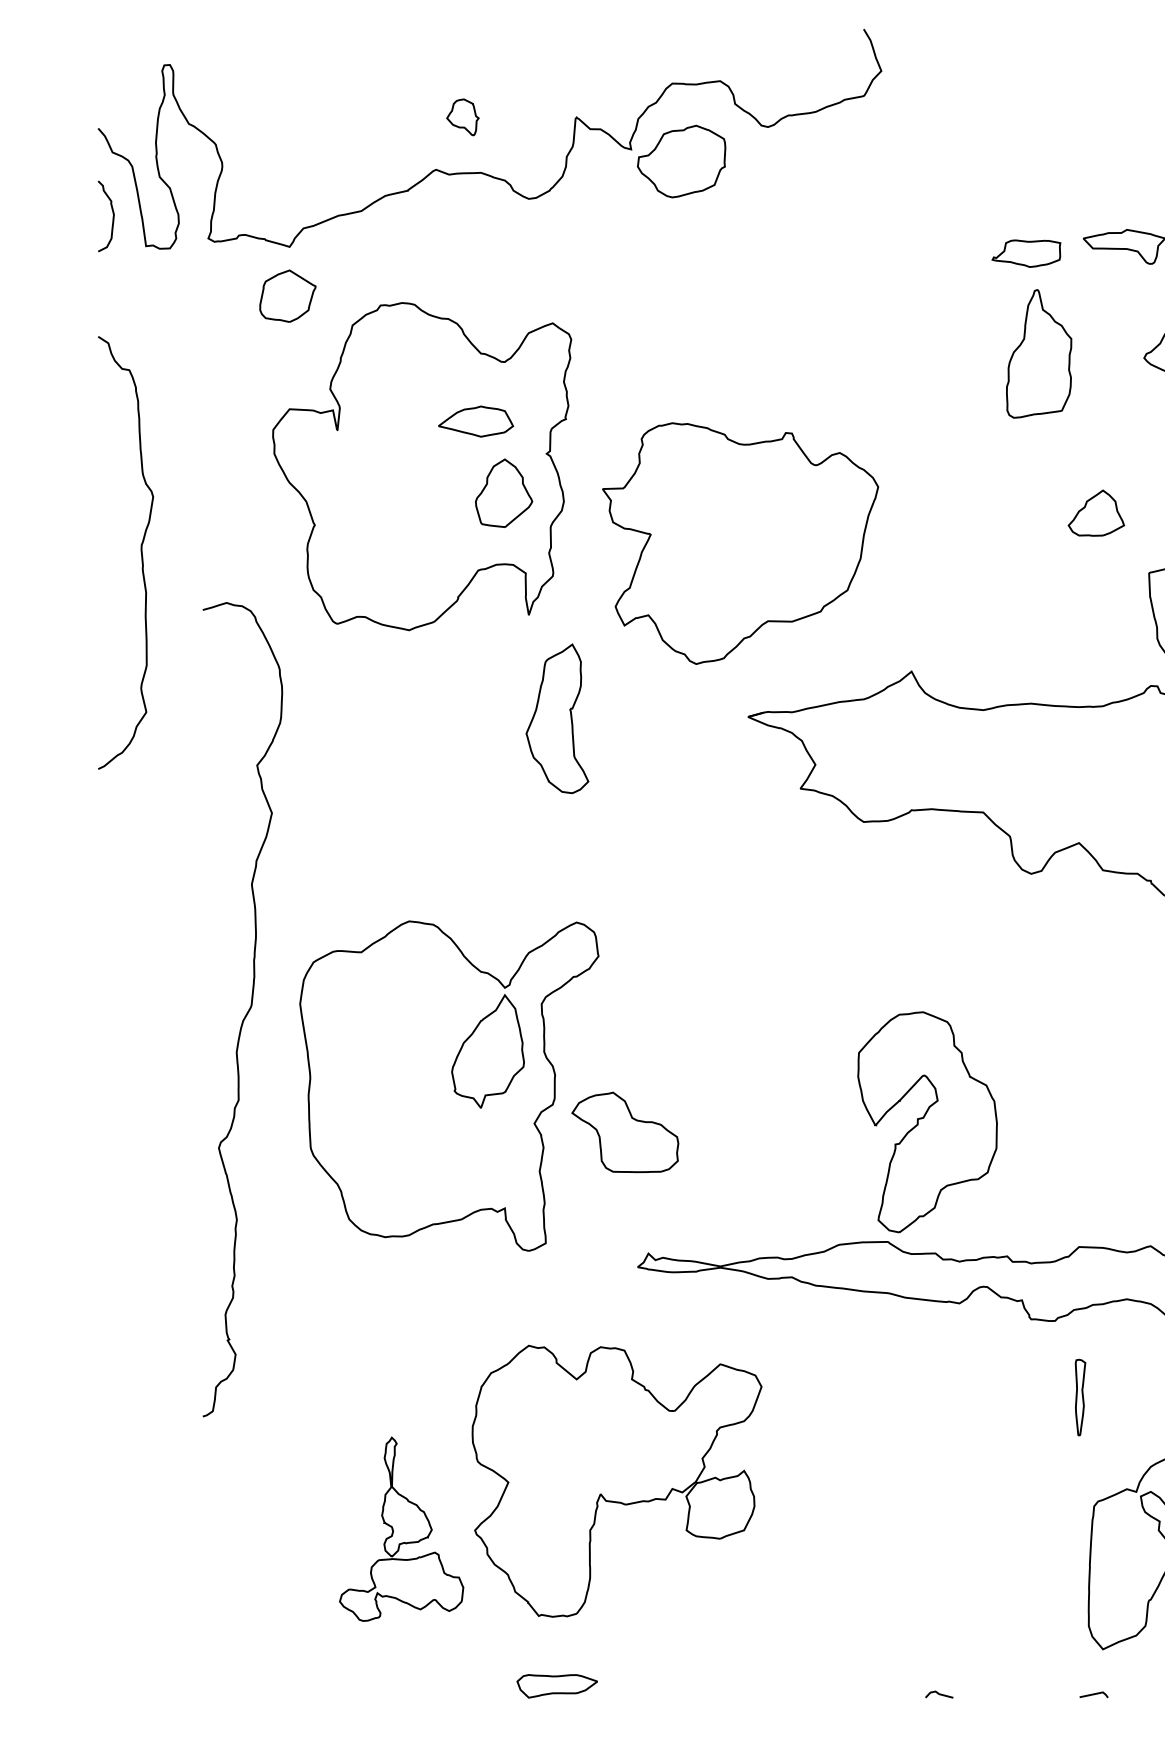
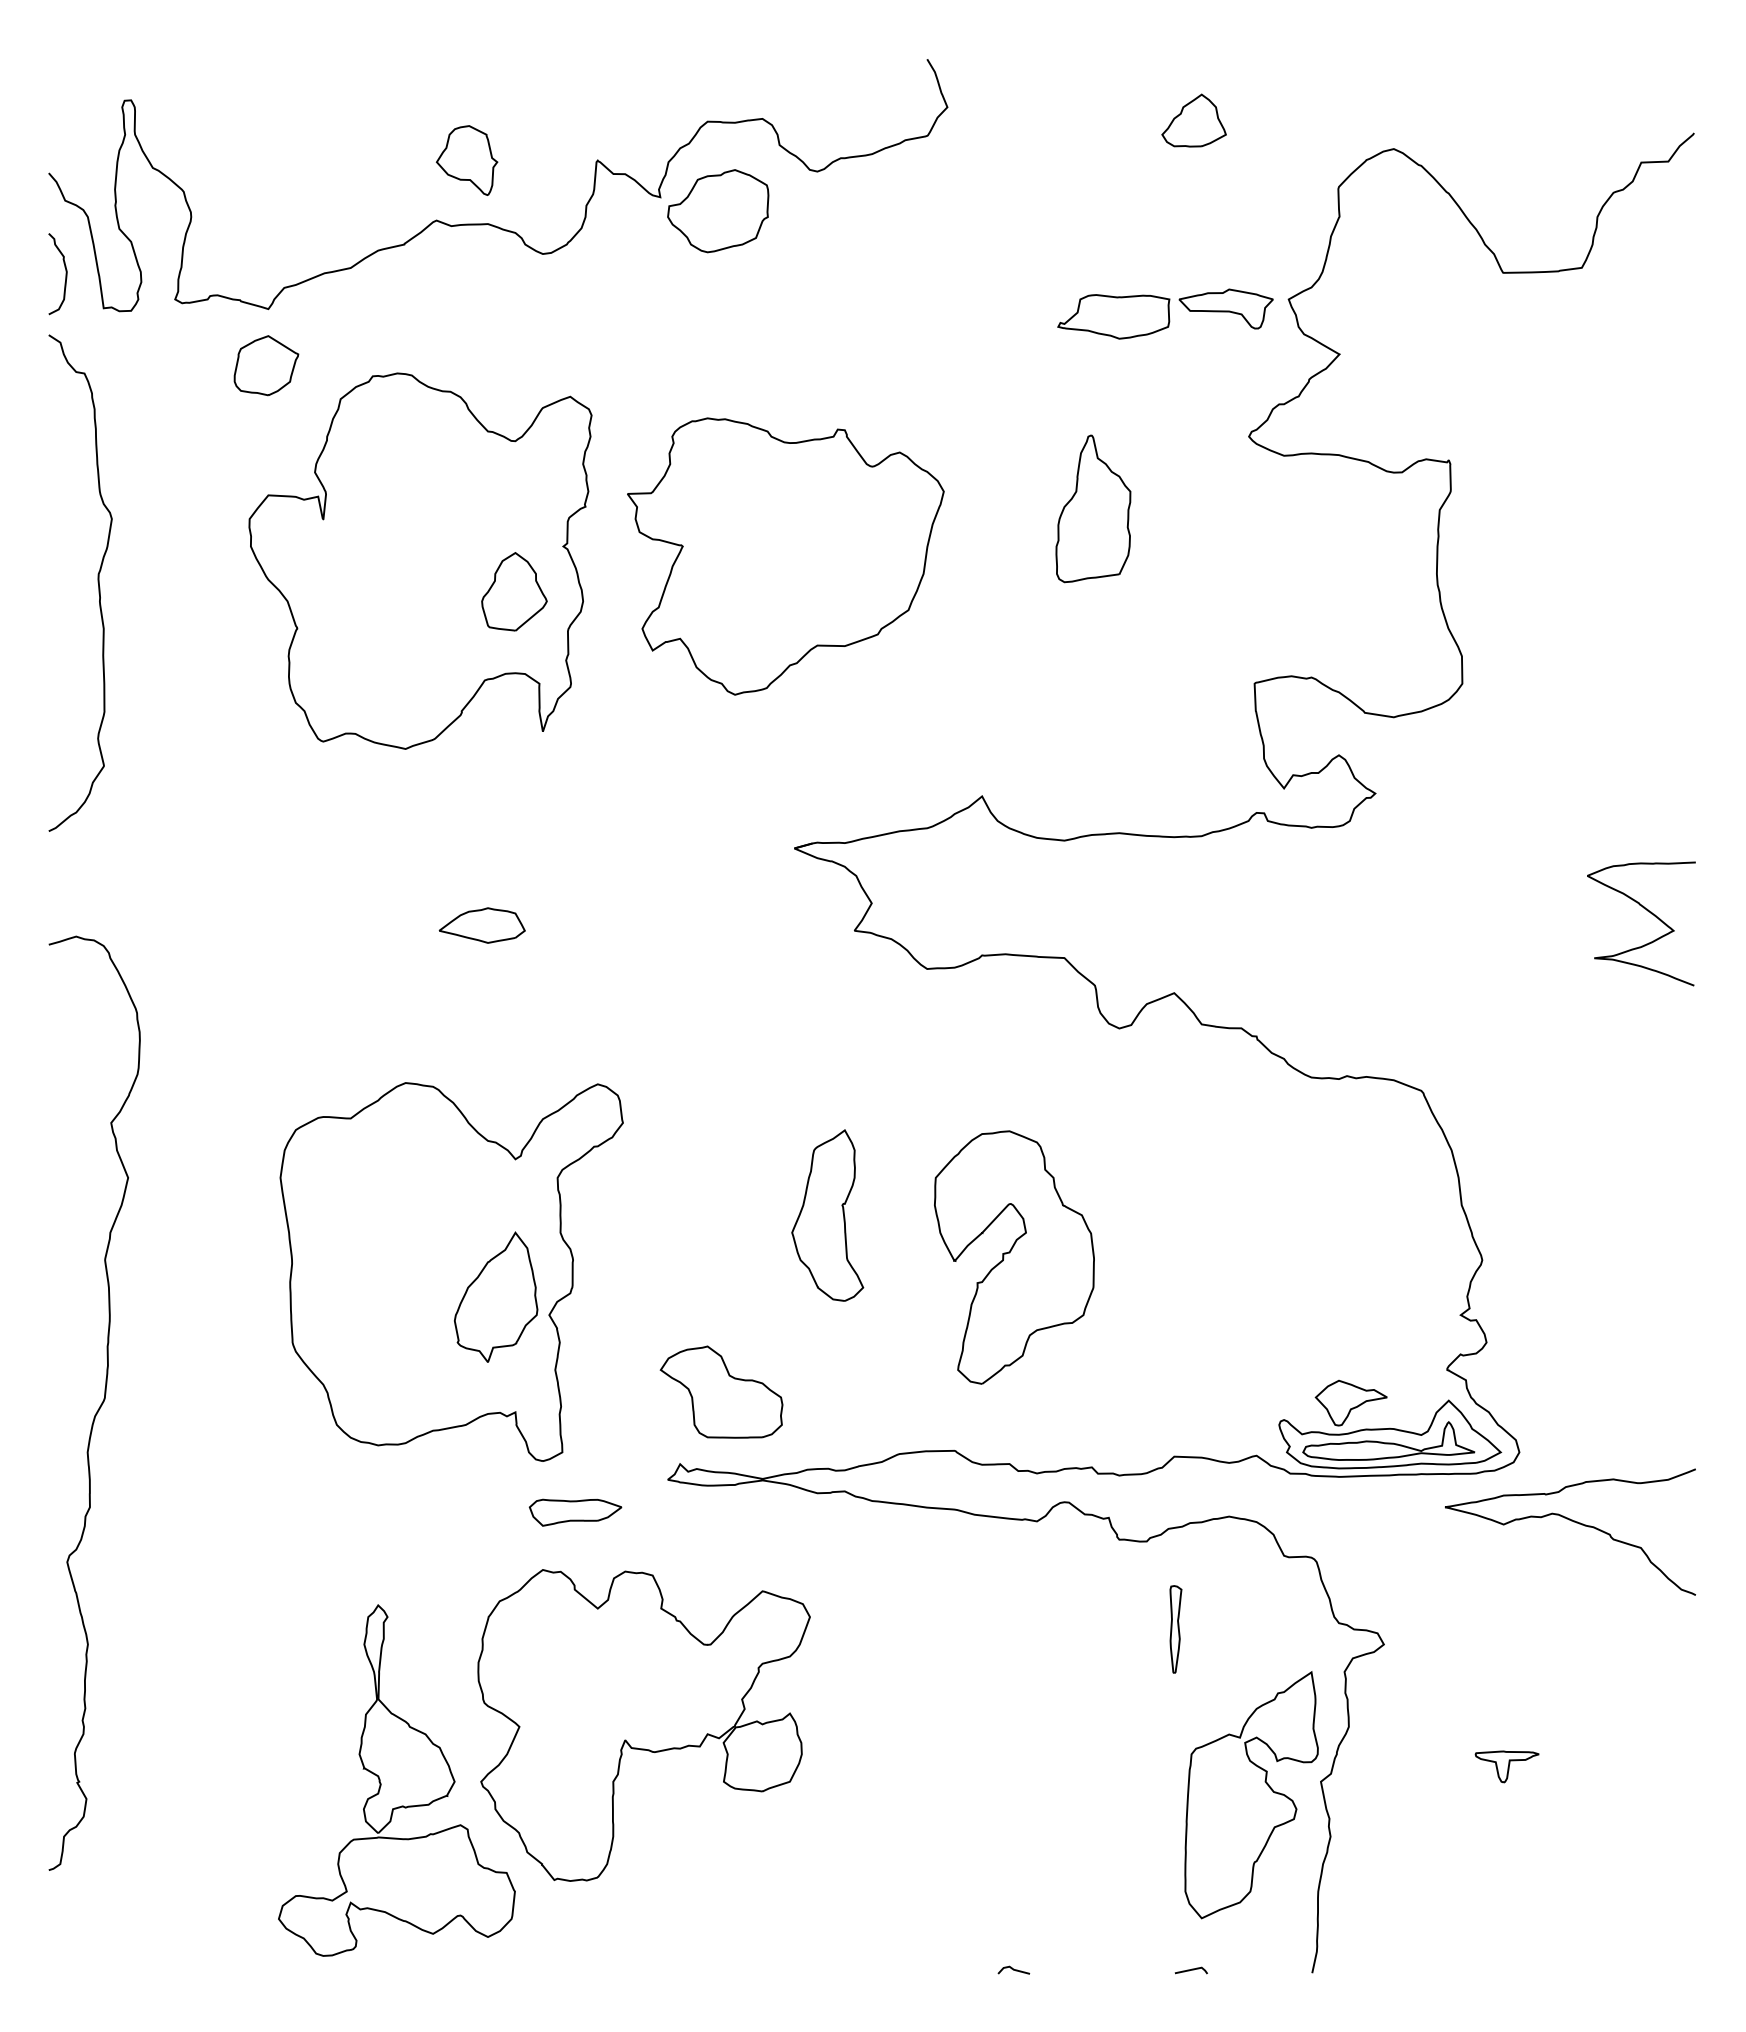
part: (463, 117) -> (467, 160), size x1.67
part: (1026, 253) -> (1113, 316), size x1.43
part: (1039, 353) -> (1093, 508), moved
part: (475, 421) -> (481, 925), moved
part: (1095, 513) -> (1193, 120), moved
part: (740, 543) -> (785, 556), moved
curve: (140, 552) -> (97, 582), moved
part: (557, 718) -> (827, 1215), moved
curve: (247, 1010) -> (100, 1404), moved
part: (488, 1050) -> (496, 1296), moved
part: (927, 1122) -> (1014, 1257), moved
part: (625, 1131) -> (721, 1391), moved
part: (401, 1529) -> (396, 1780), size x1.67
part: (557, 1686) -> (575, 1512), moved

